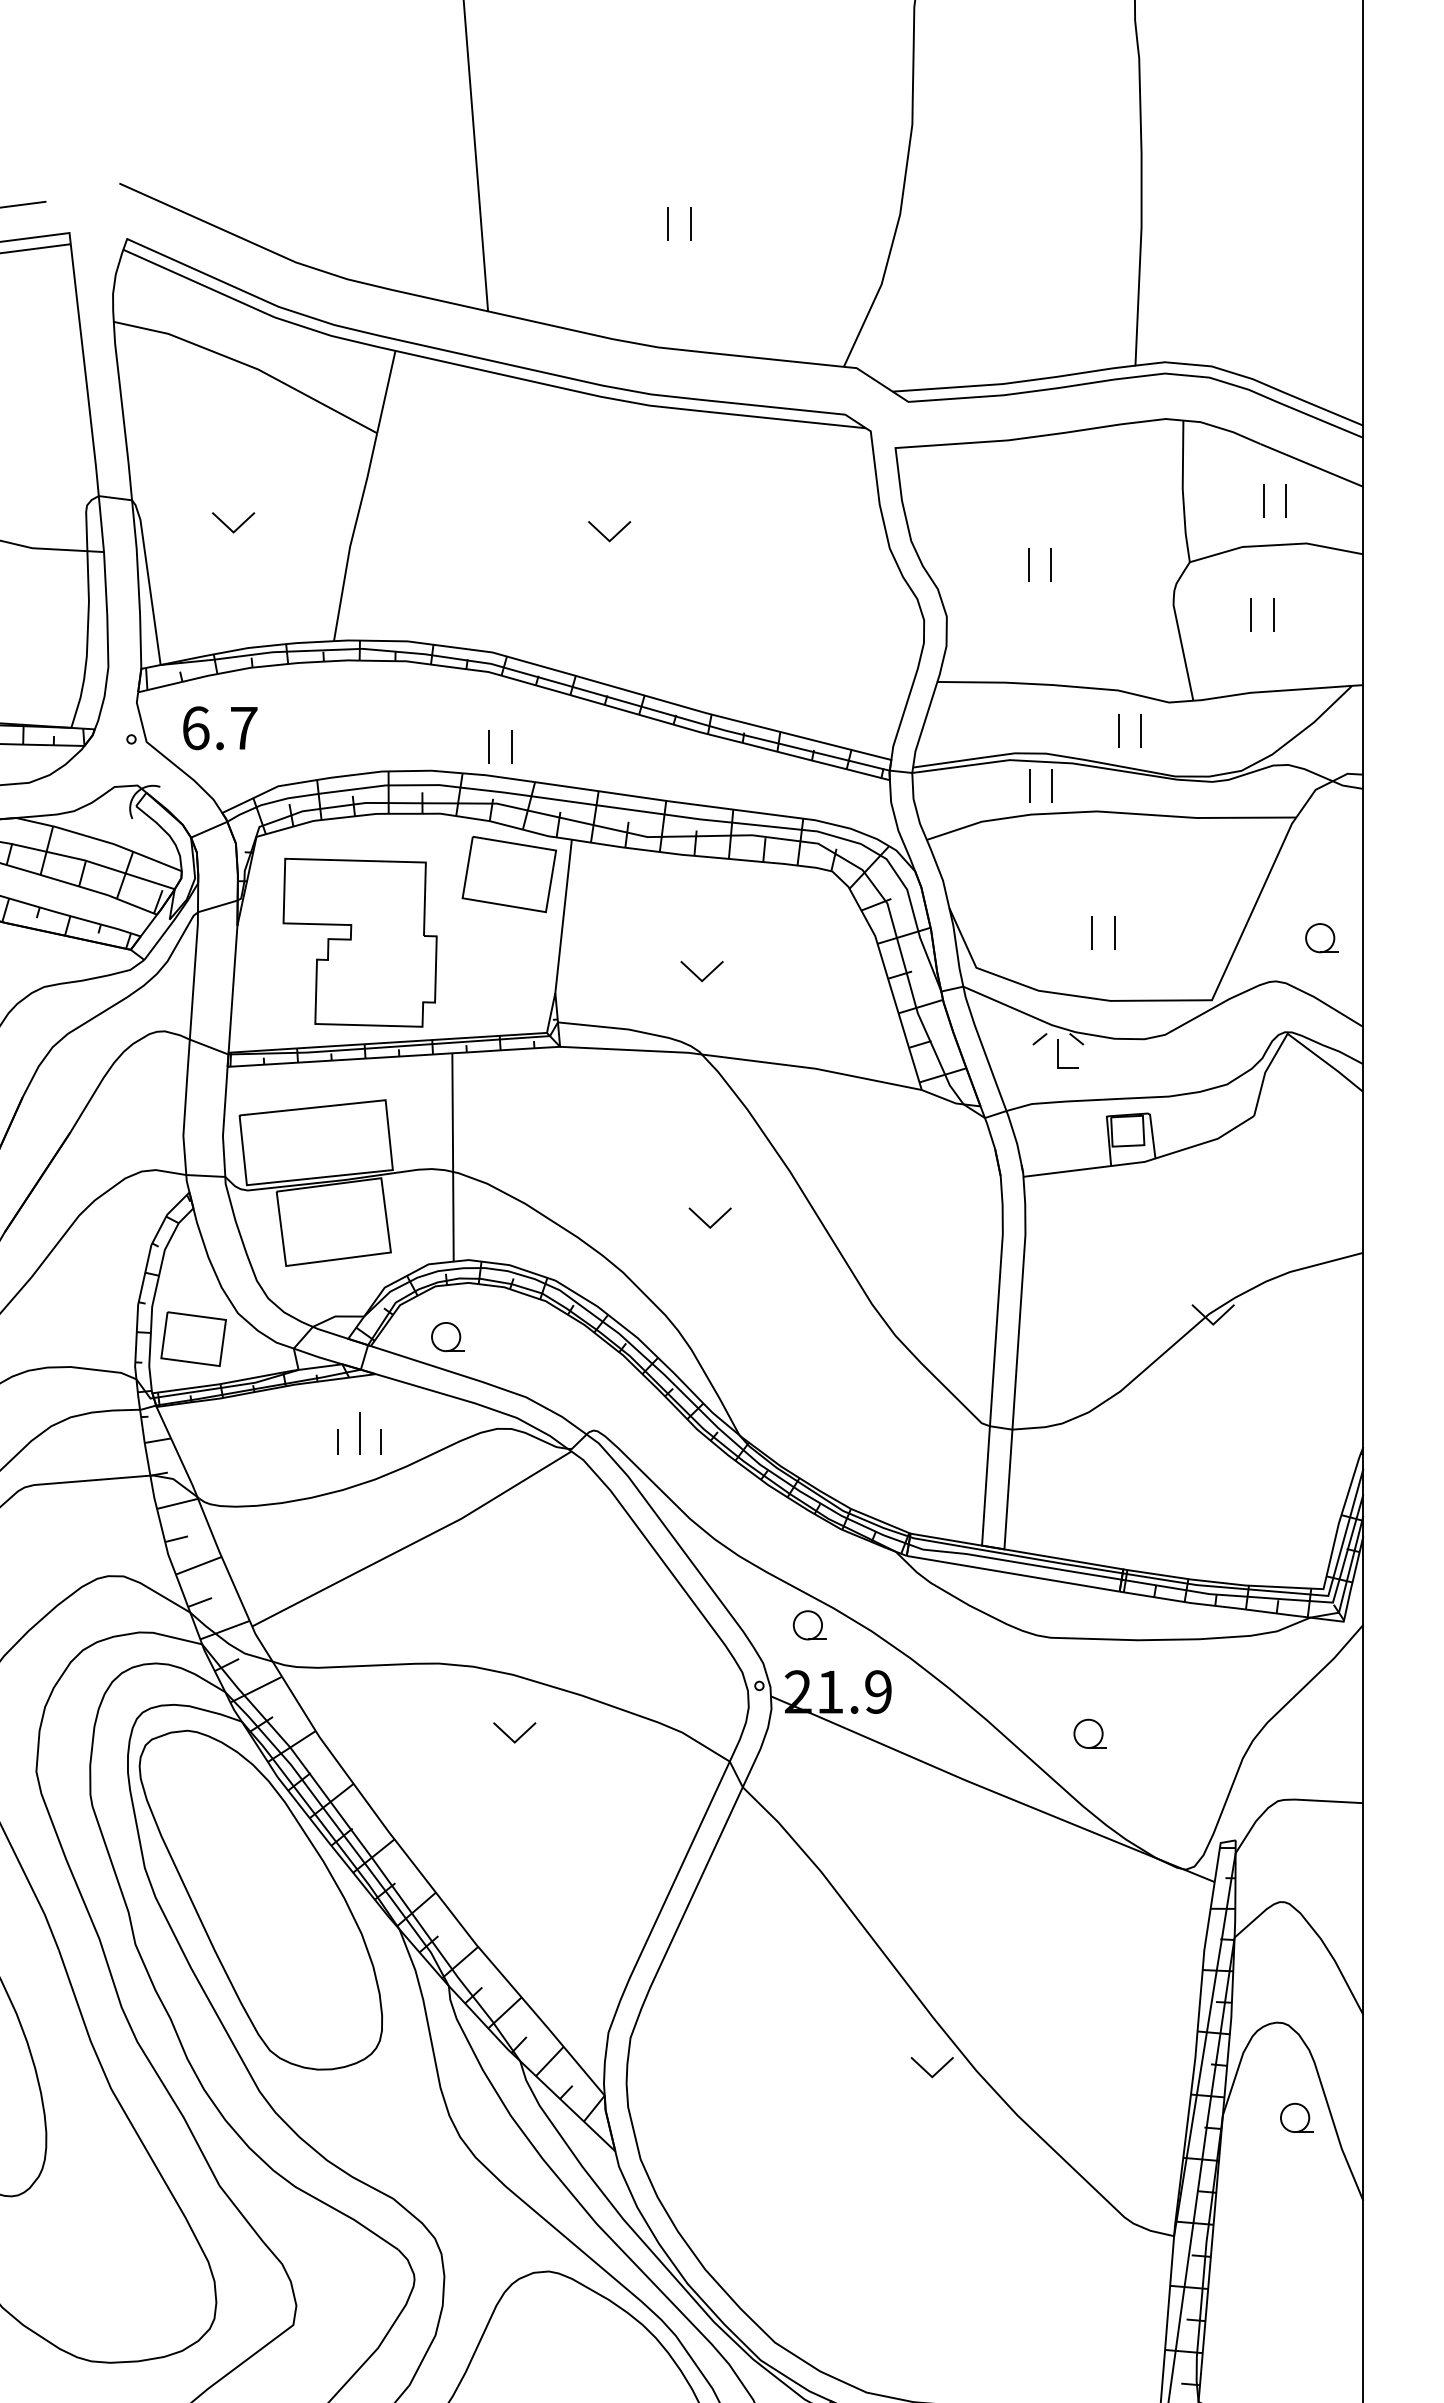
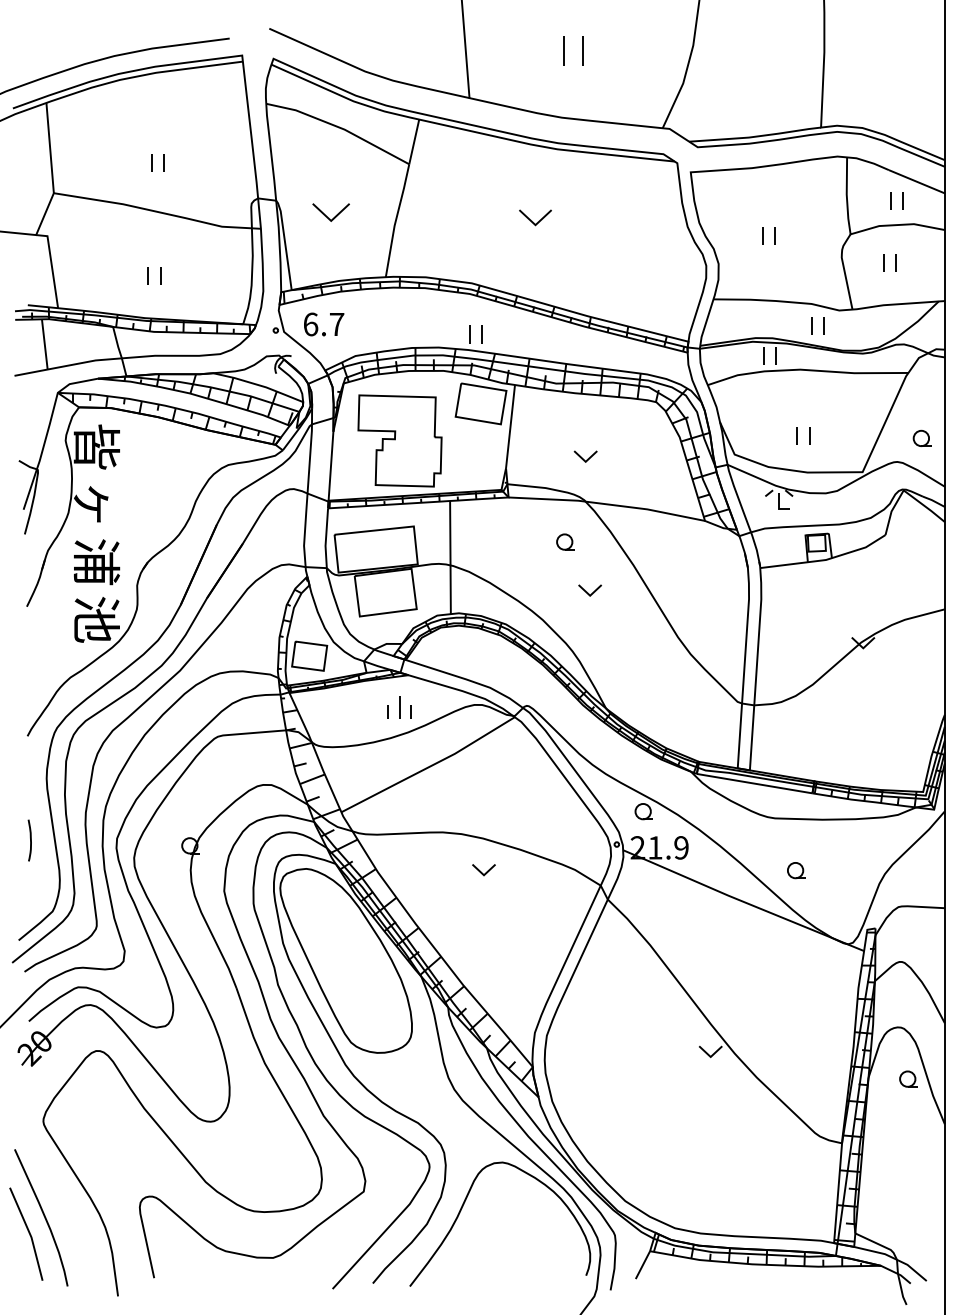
part: (677, 223) -> (572, 50), size x1.6
part: (233, 523) -> (331, 213), size x1.6
part: (609, 531) -> (535, 217), size x1.4
part: (447, 1335) -> (565, 541), moved

